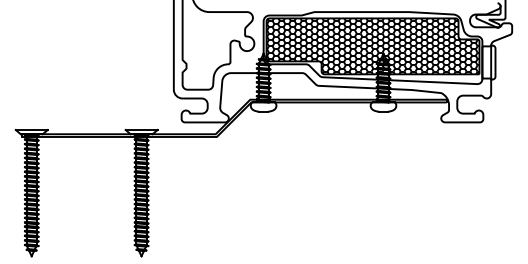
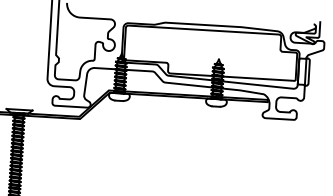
hatch: (372, 46) -> (210, 53), removed

